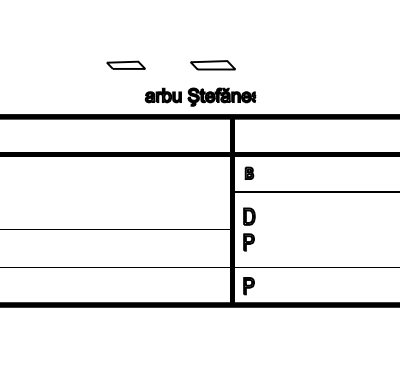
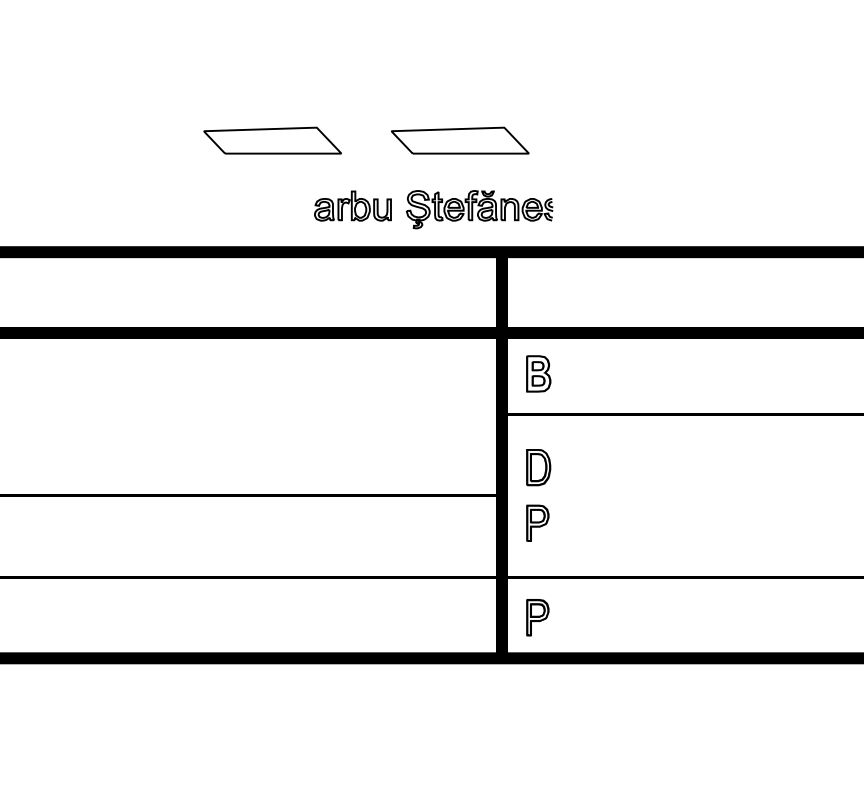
part: (125, 65) -> (271, 141), size x1.67
part: (212, 65) -> (458, 141), size x1.43
part: (249, 173) -> (538, 374), size x1.43

